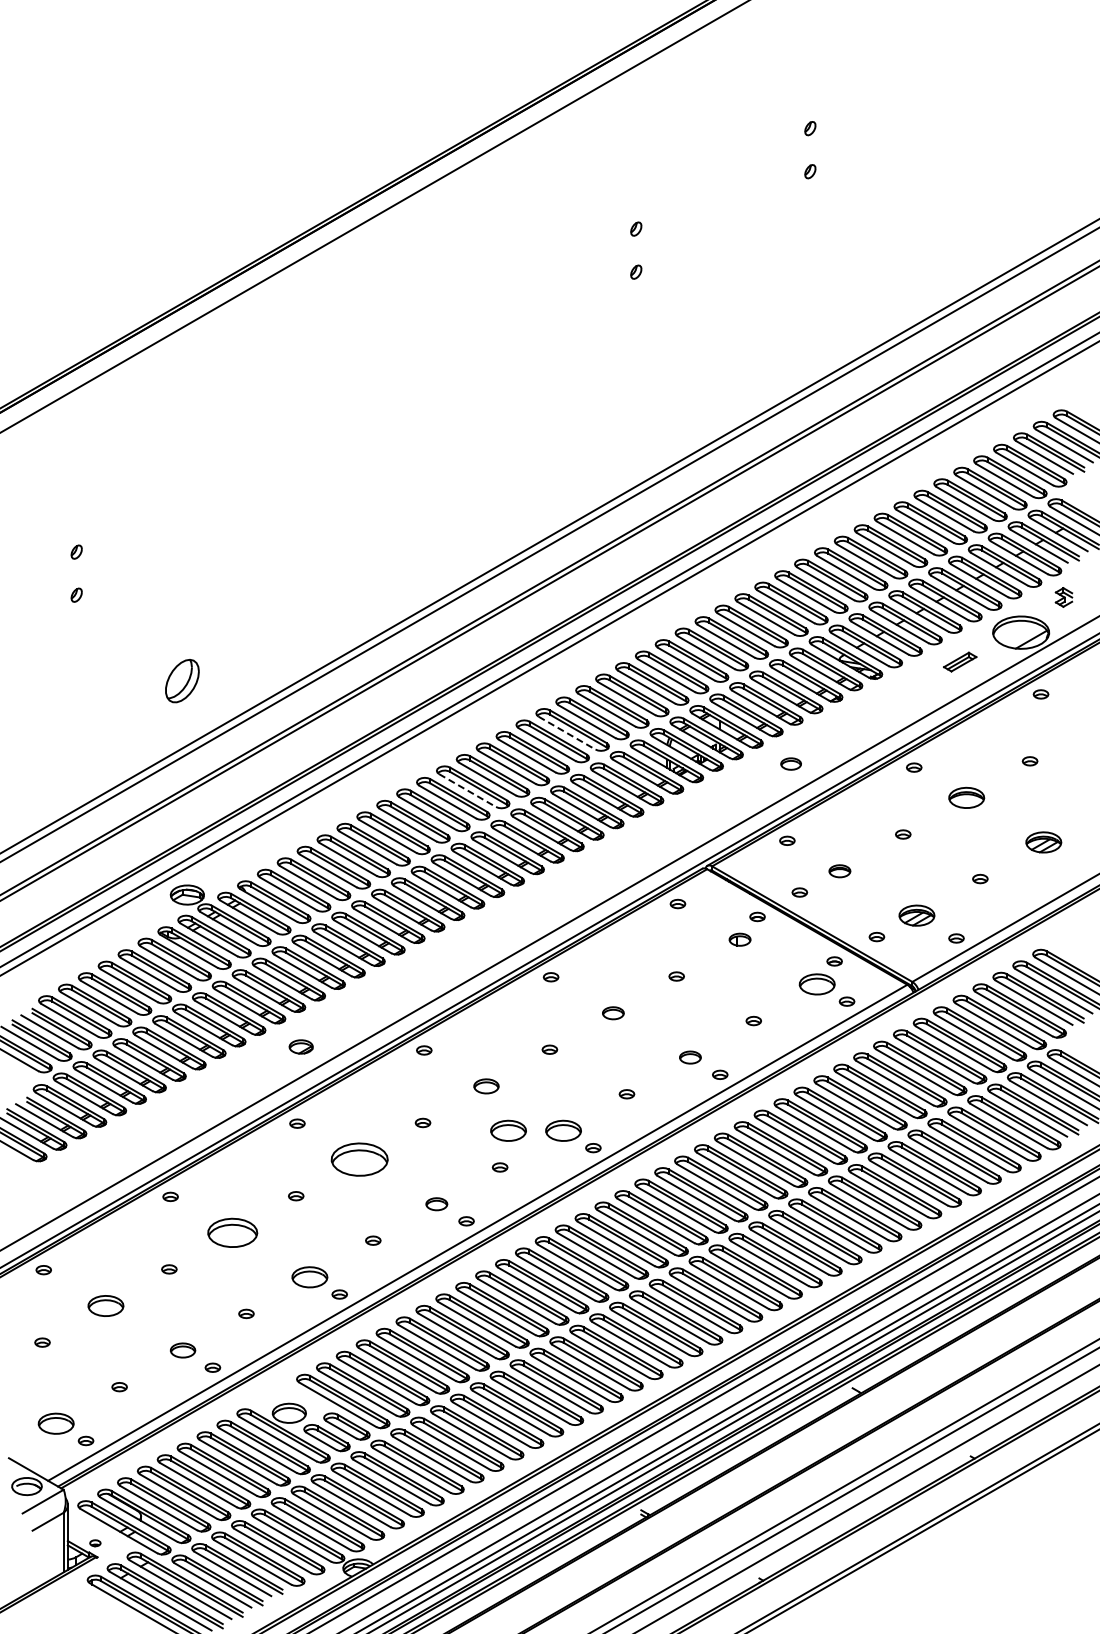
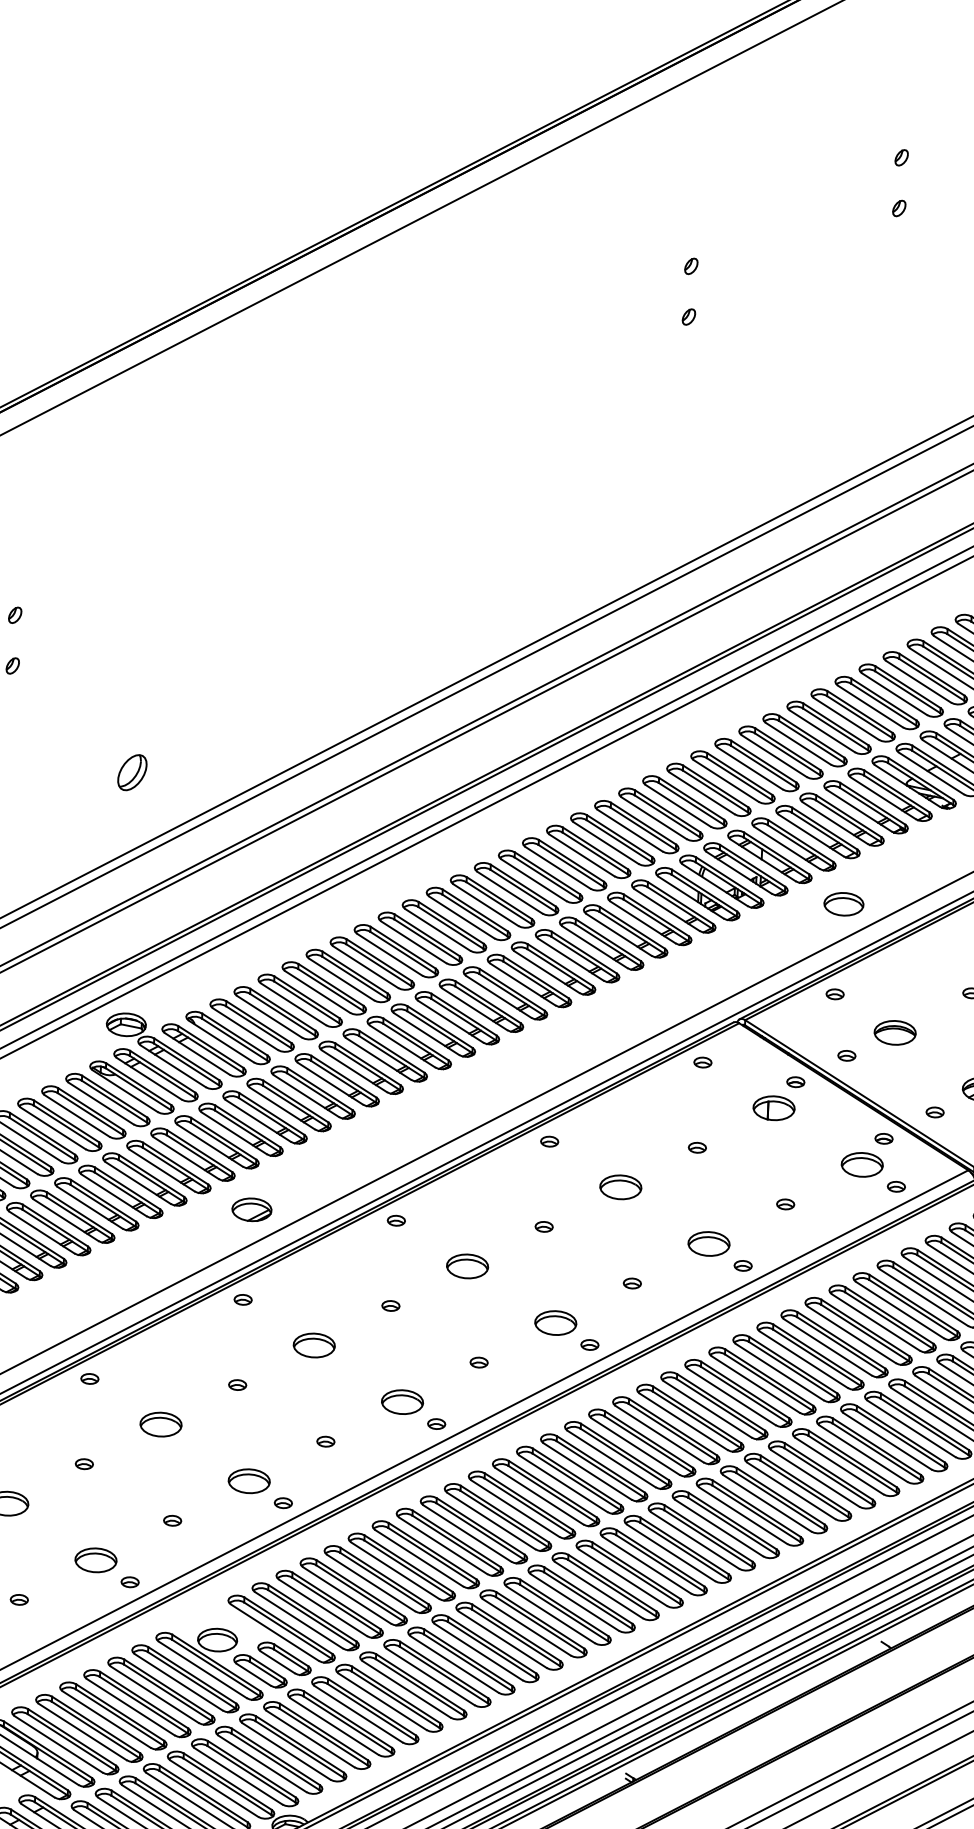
part: (182, 680) -> (132, 772), size x0.71
line: (567, 733) -> (582, 855), dashed -> solid
part: (790, 763) -> (843, 903), size x1.67
line: (467, 790) -> (461, 917), dashed -> solid
part: (839, 871) -> (894, 1033), size x1.67
part: (739, 939) -> (773, 1107), size x1.67
part: (613, 1013) -> (621, 1187), size x1.67
part: (300, 1046) -> (251, 1209), size x1.43
part: (690, 1057) -> (709, 1243), size x1.67
part: (486, 1086) -> (467, 1266), size x1.43
part: (508, 1130) -> (491, 1319), removed
part: (359, 1159) -> (314, 1345), size x0.62
part: (436, 1204) -> (402, 1402), size x1.67
part: (232, 1232) -> (160, 1424), size x0.71
part: (182, 1350) -> (95, 1560), size x1.43

